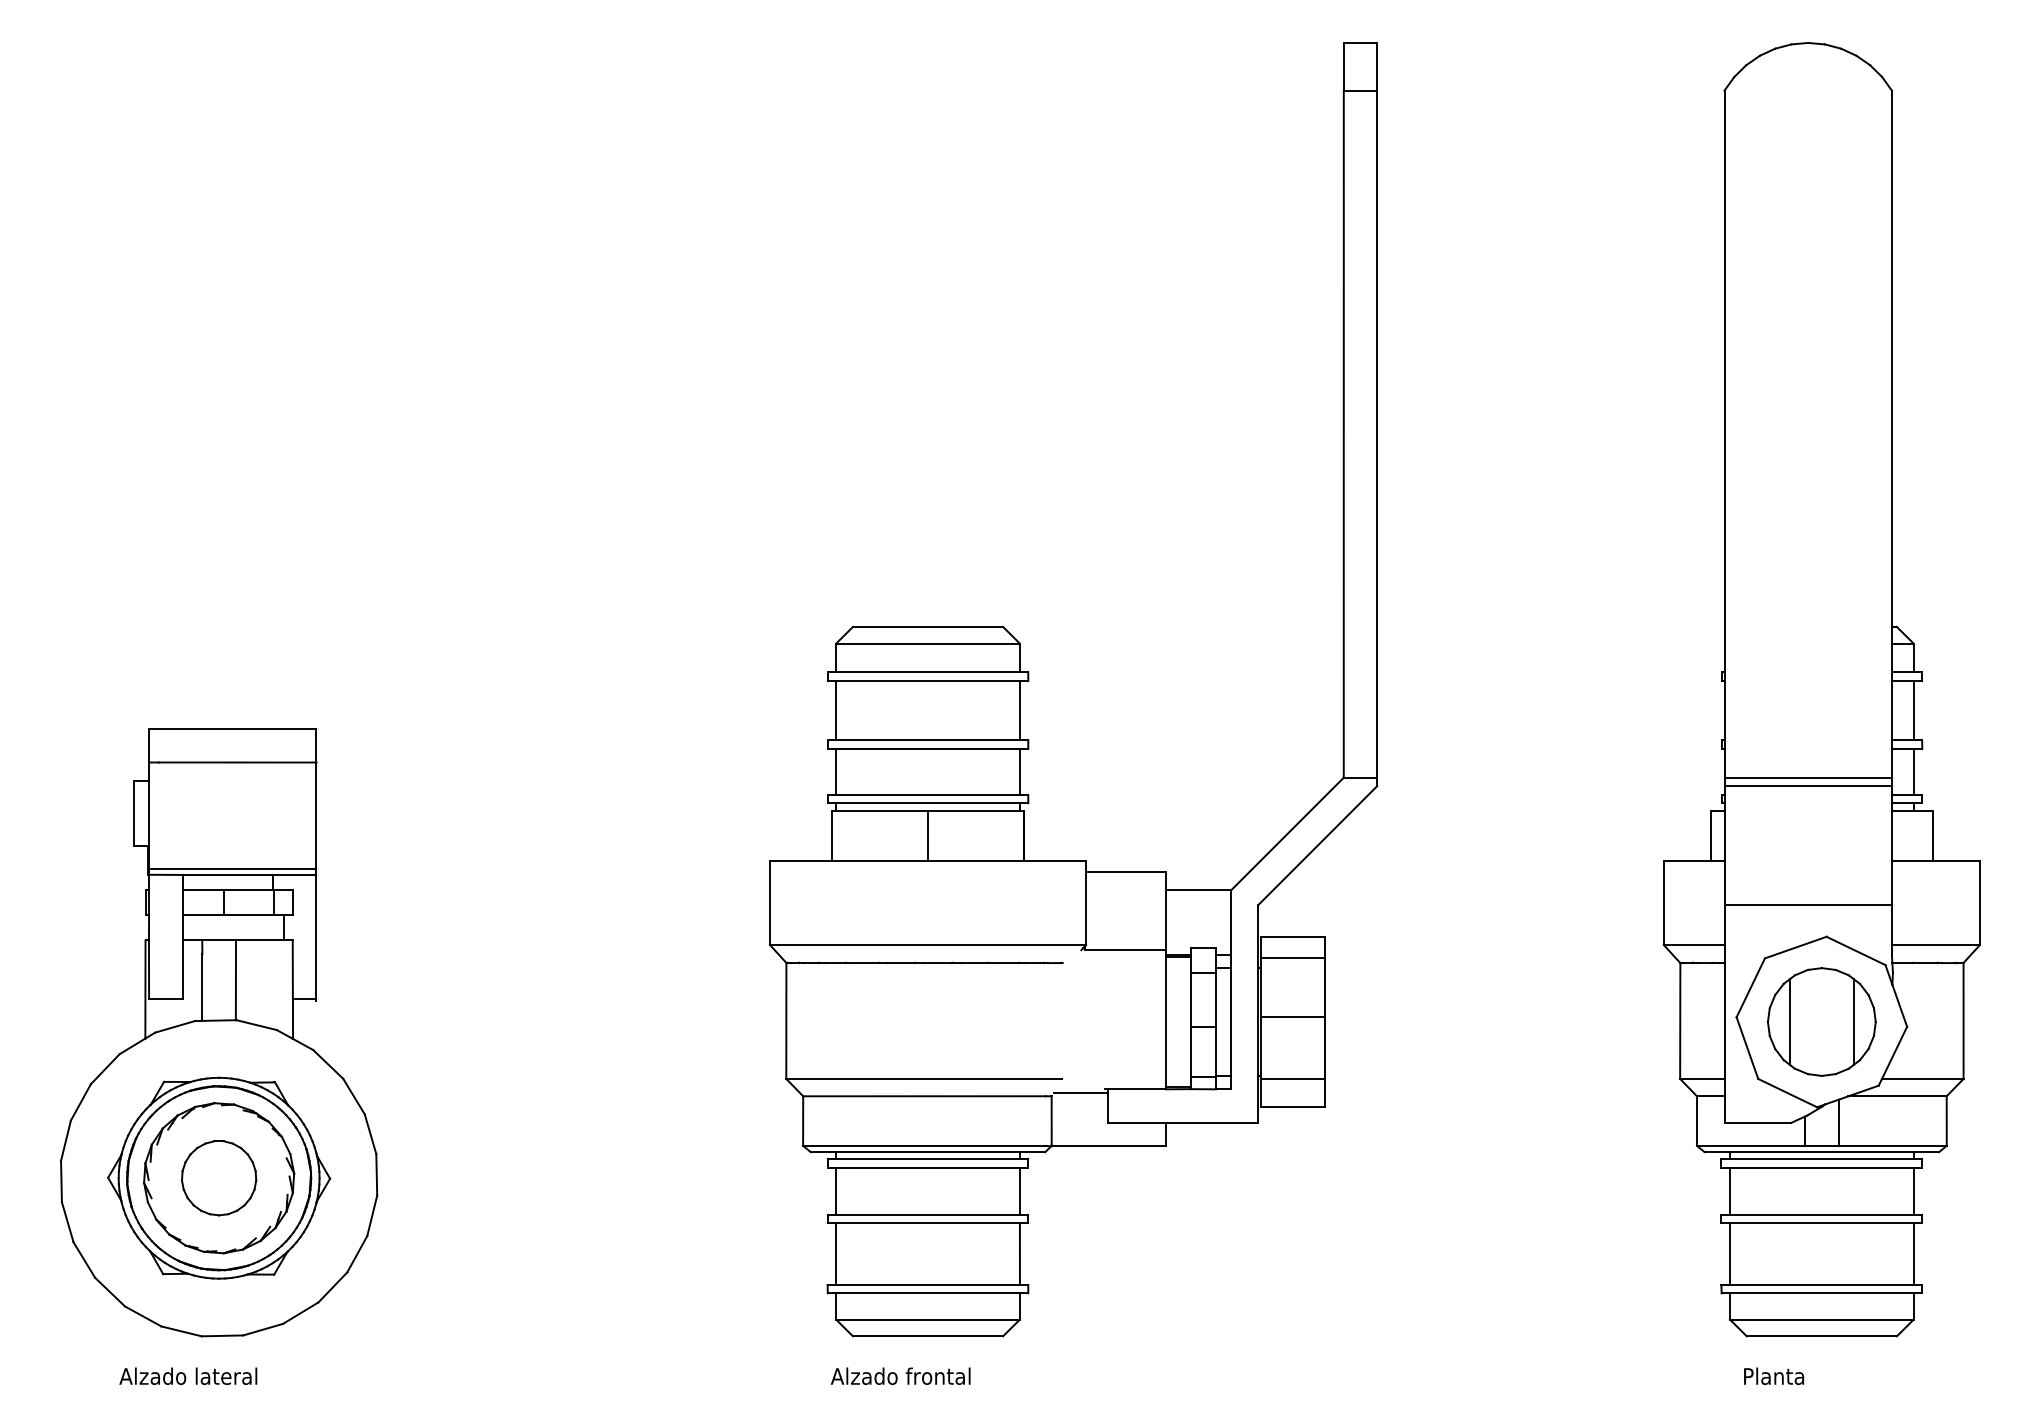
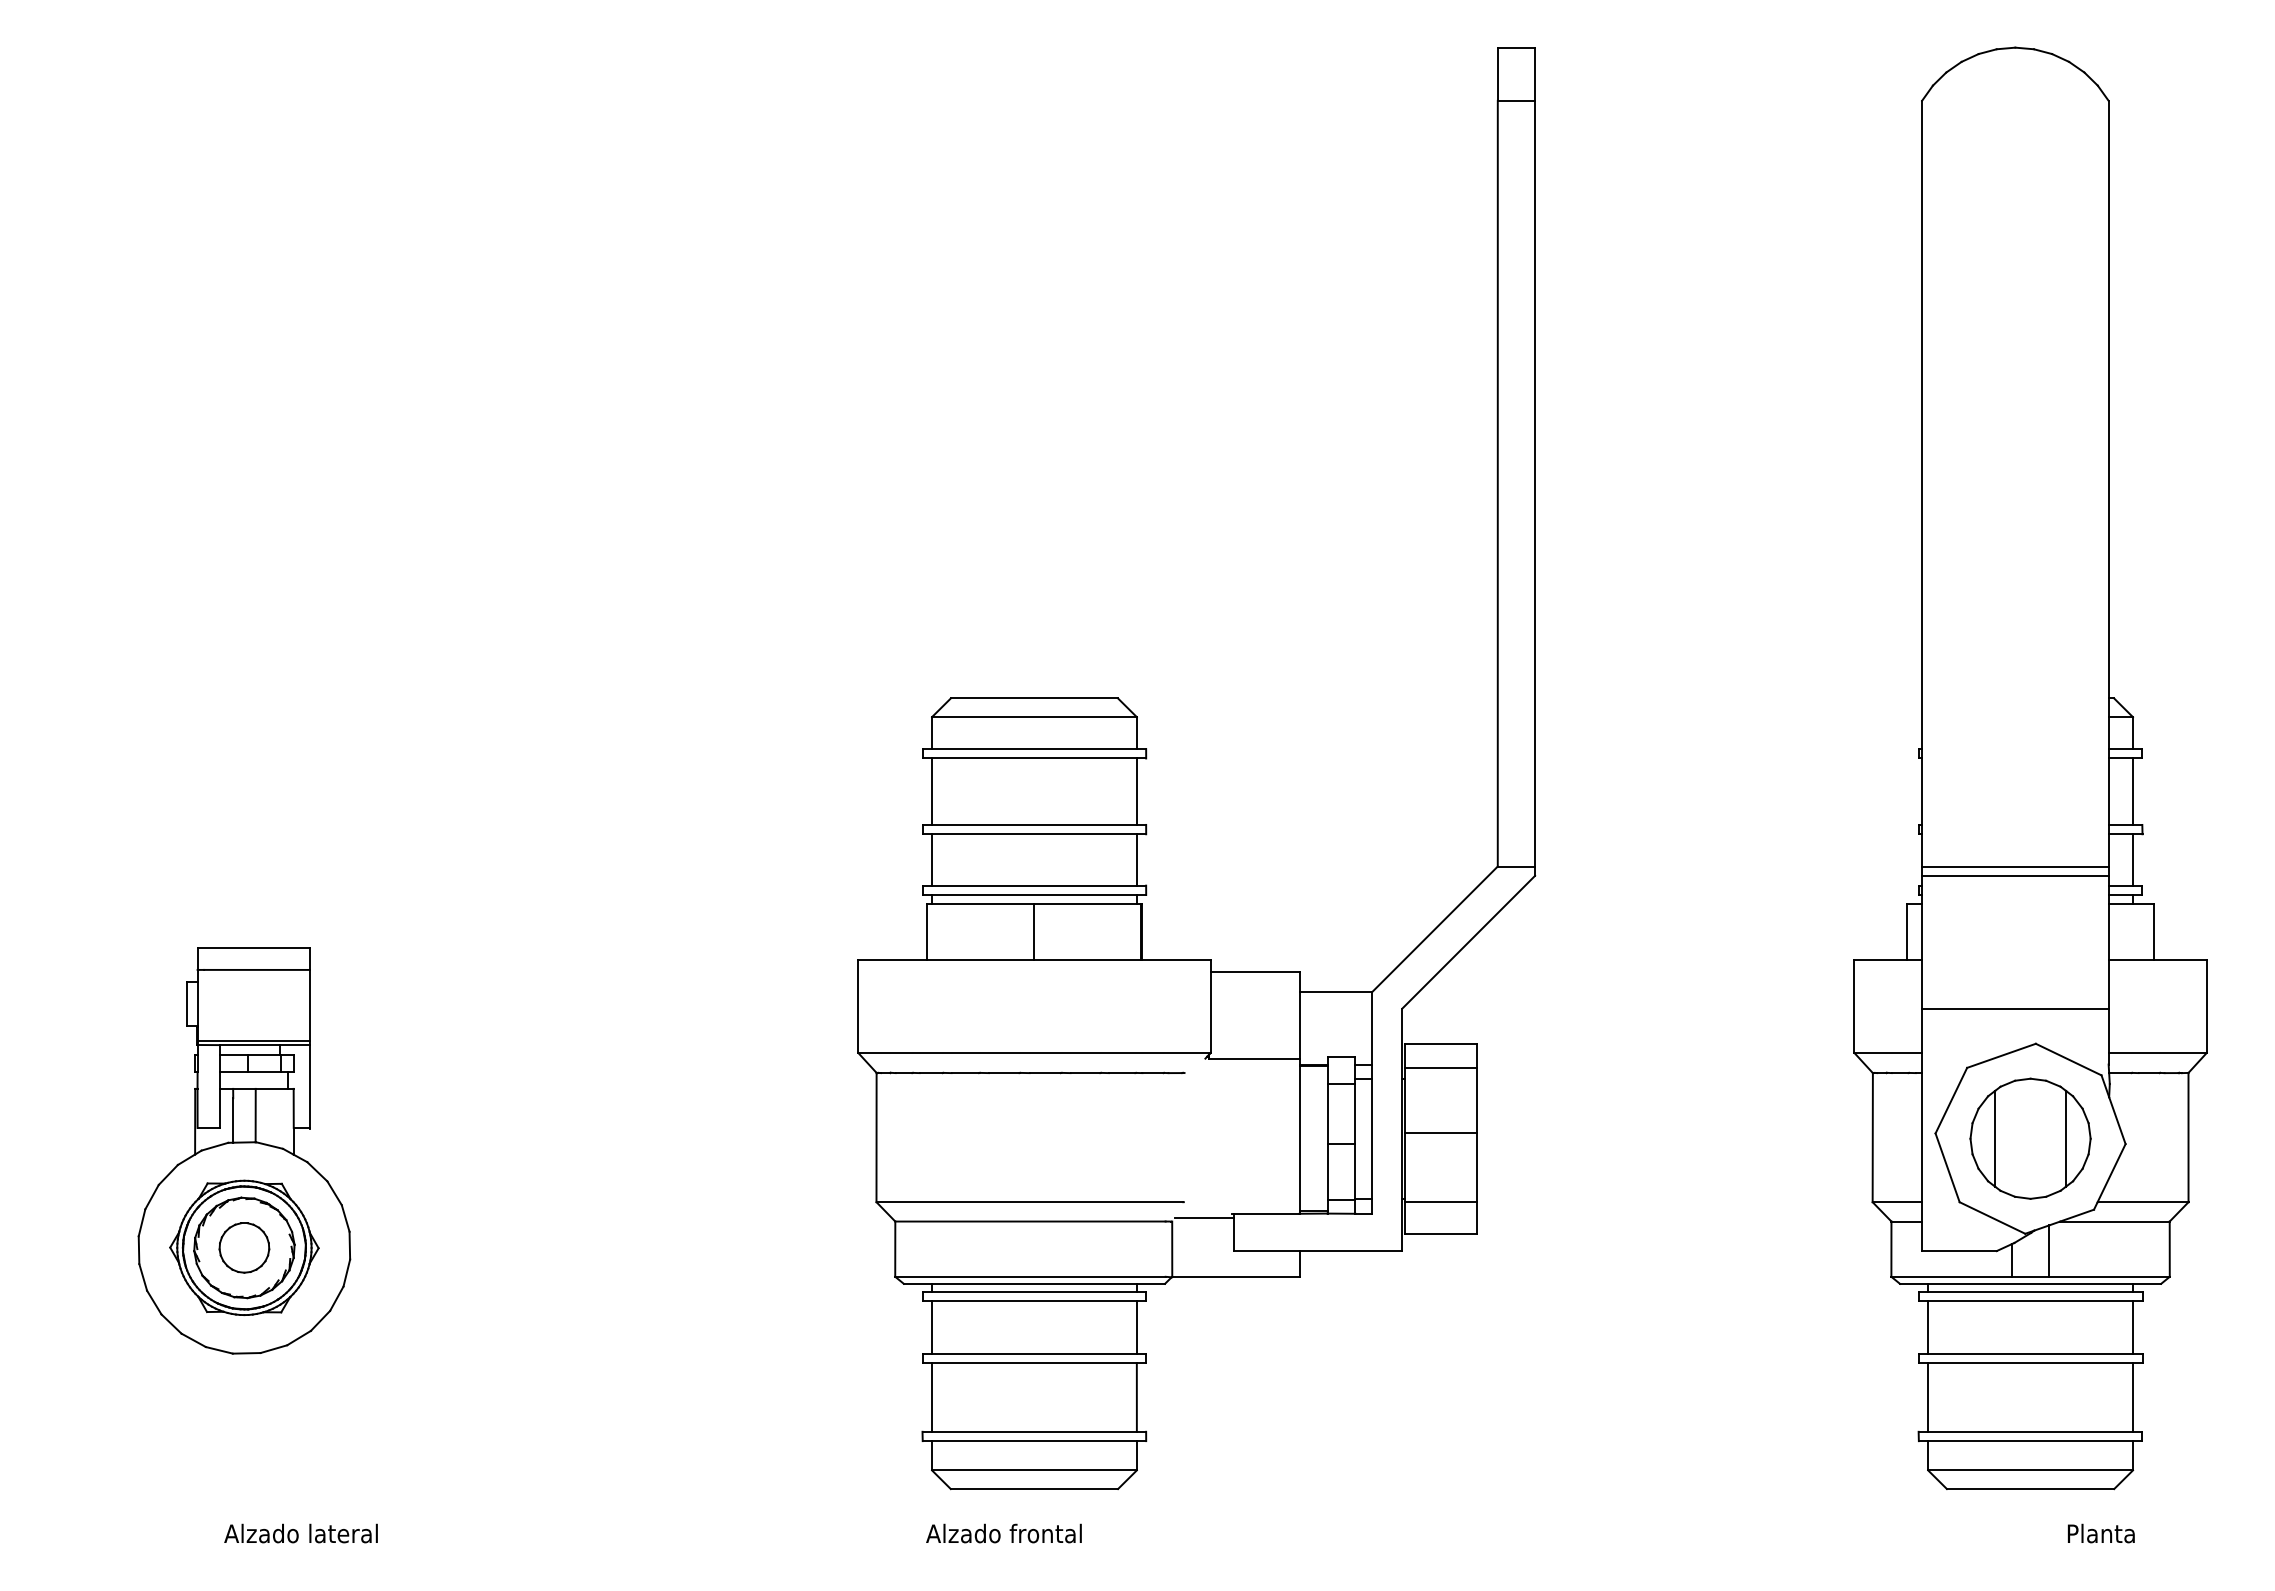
part: (219, 1032) -> (244, 1150), size x0.6
text: (187, 1376) -> (300, 1533), moved
text: (1774, 1376) -> (2101, 1533), moved

